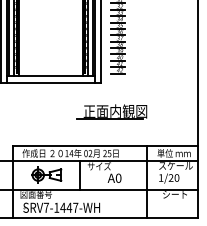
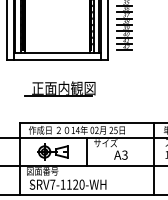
part: (111, 111) -> (59, 88), moved
text: (118, 177) -> (124, 154), A0 -> A3
text: (69, 207) -> (75, 184), SRV7-1447-WH -> SRV7-1120-WH

